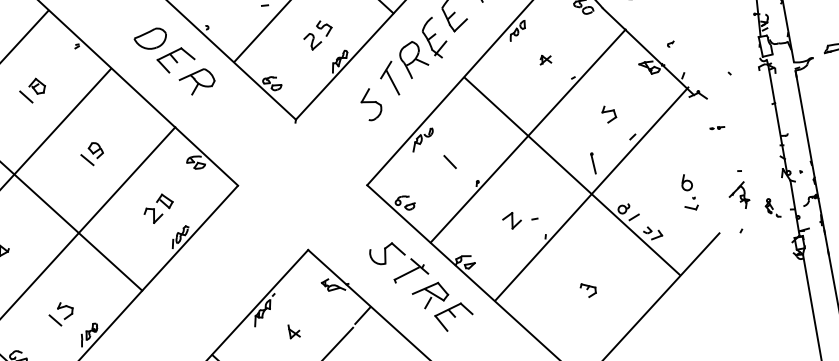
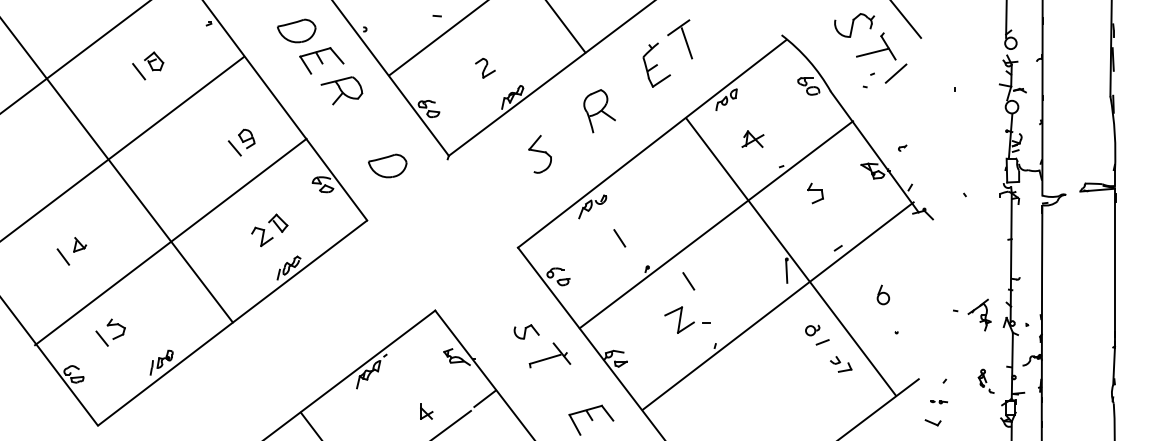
part: (324, 28) -> (501, 55), removed
part: (434, 38) -> (628, 90), removed
part: (544, 59) -> (752, 138), size x1.6
part: (388, 79) -> (565, 128), removed
part: (609, 114) -> (815, 193), moved
part: (717, 128) -> (938, 402), moved
part: (246, 136) -> (387, 165), added
part: (92, 154) -> (241, 142), moved
line: (571, 175) -> (790, 256), moved
part: (686, 182) -> (883, 294), moved
line: (513, 187) -> (688, 281), added
part: (738, 195) -> (979, 314), moved
part: (691, 207) -> (932, 422), moved
part: (771, 207) -> (985, 380), moved
part: (512, 221) -> (679, 320), size x1.4
part: (387, 253) -> (526, 331), size x0.6
part: (588, 290) -> (753, 417), removed
part: (430, 295) -> (568, 389), removed
part: (59, 309) -> (109, 326), moved
part: (294, 331) -> (426, 411), moved

